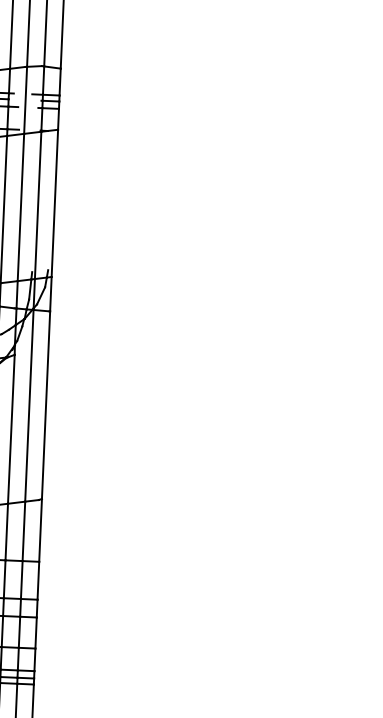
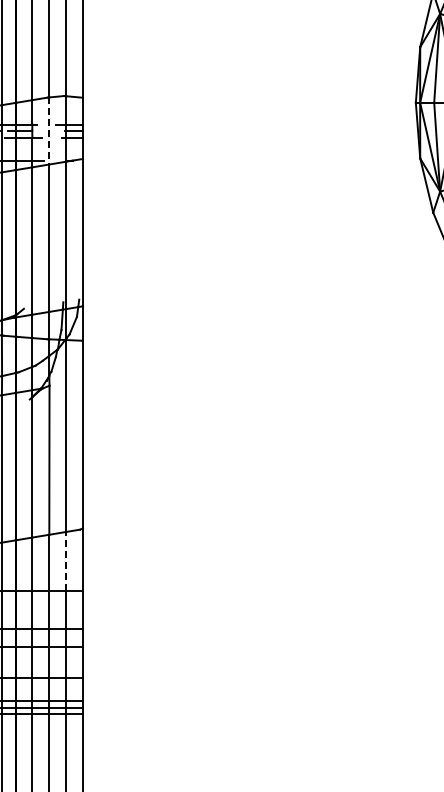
line: (25, 99) -> (49, 130), solid -> dashed
line: (24, 531) -> (66, 561), solid -> dashed

